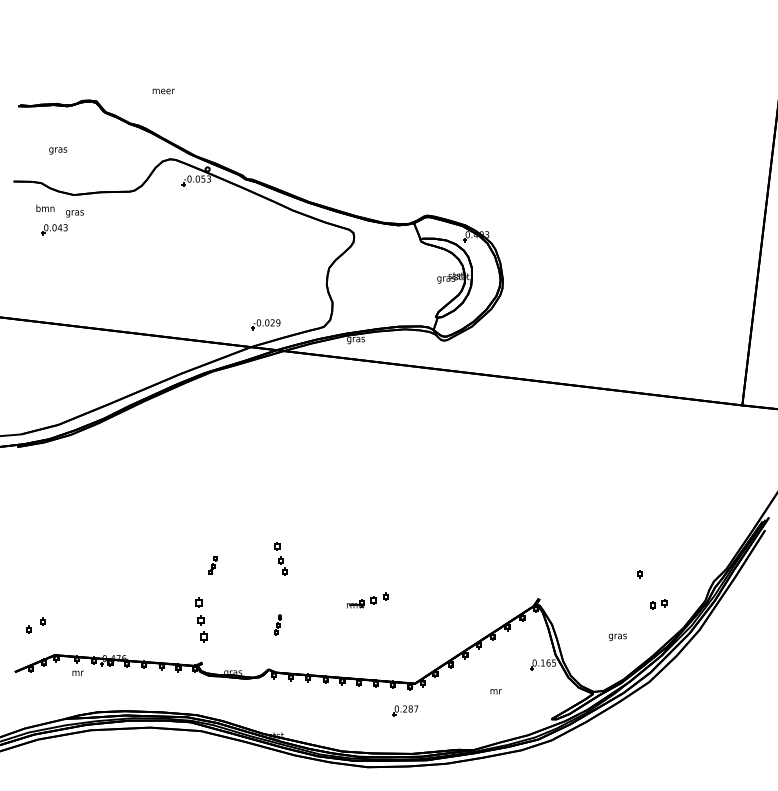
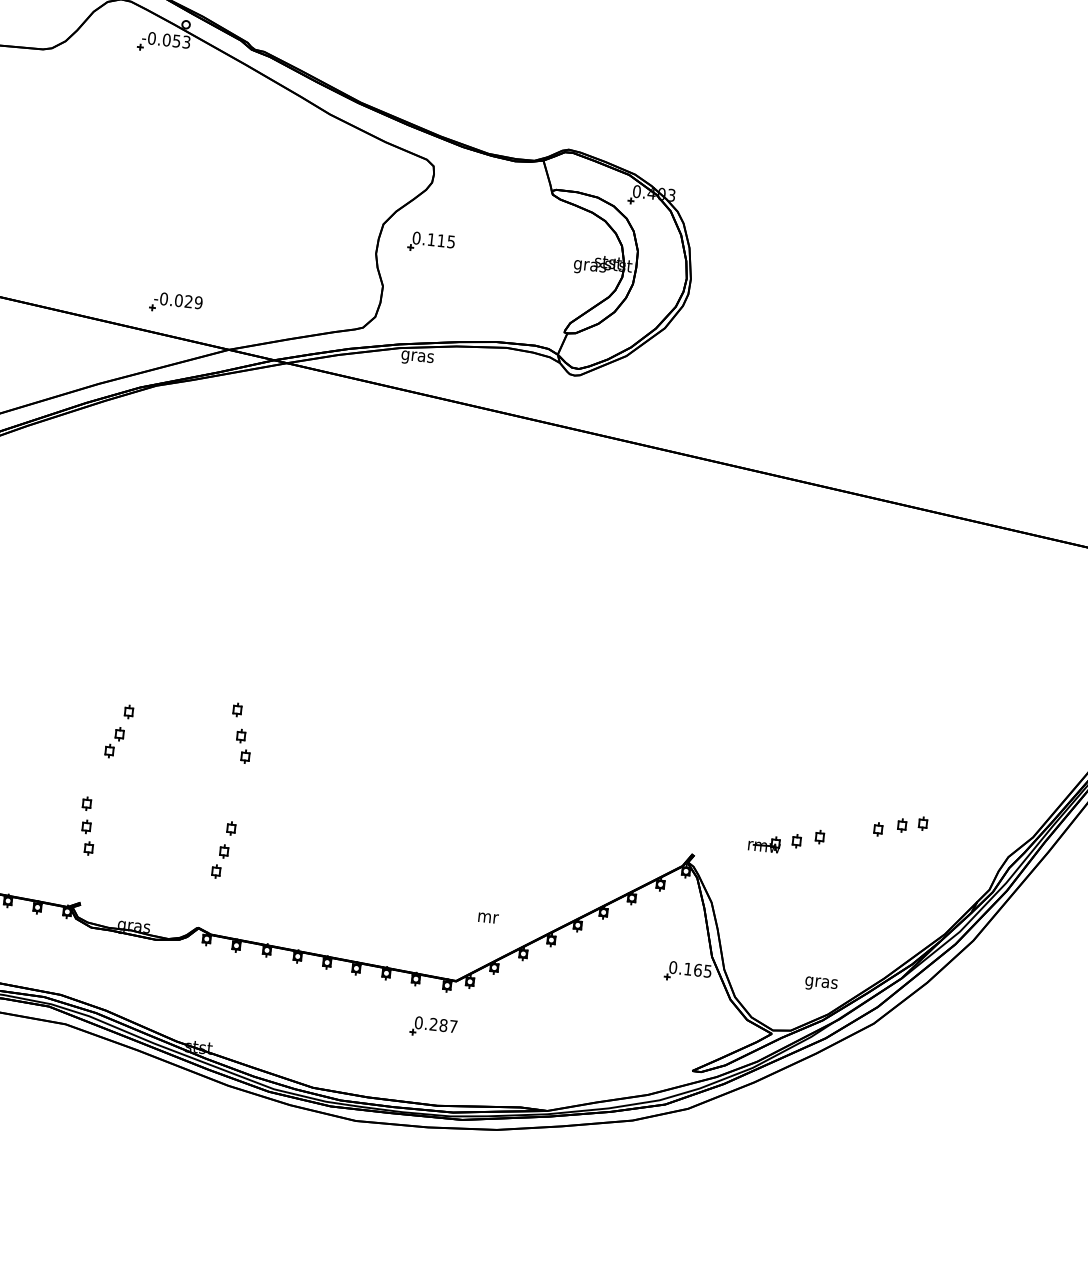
part: (356, 275) -> (430, 242), added
part: (265, 324) -> (175, 303), moved
part: (212, 565) -> (118, 731), size x1.67
part: (367, 600) -> (785, 840), moved
part: (658, 604) -> (912, 824), moved
part: (200, 619) -> (86, 825), size x0.71
part: (277, 624) -> (222, 849), size x1.67
text: (617, 637) -> (820, 984), moved
text: (495, 691) -> (487, 917), moved

